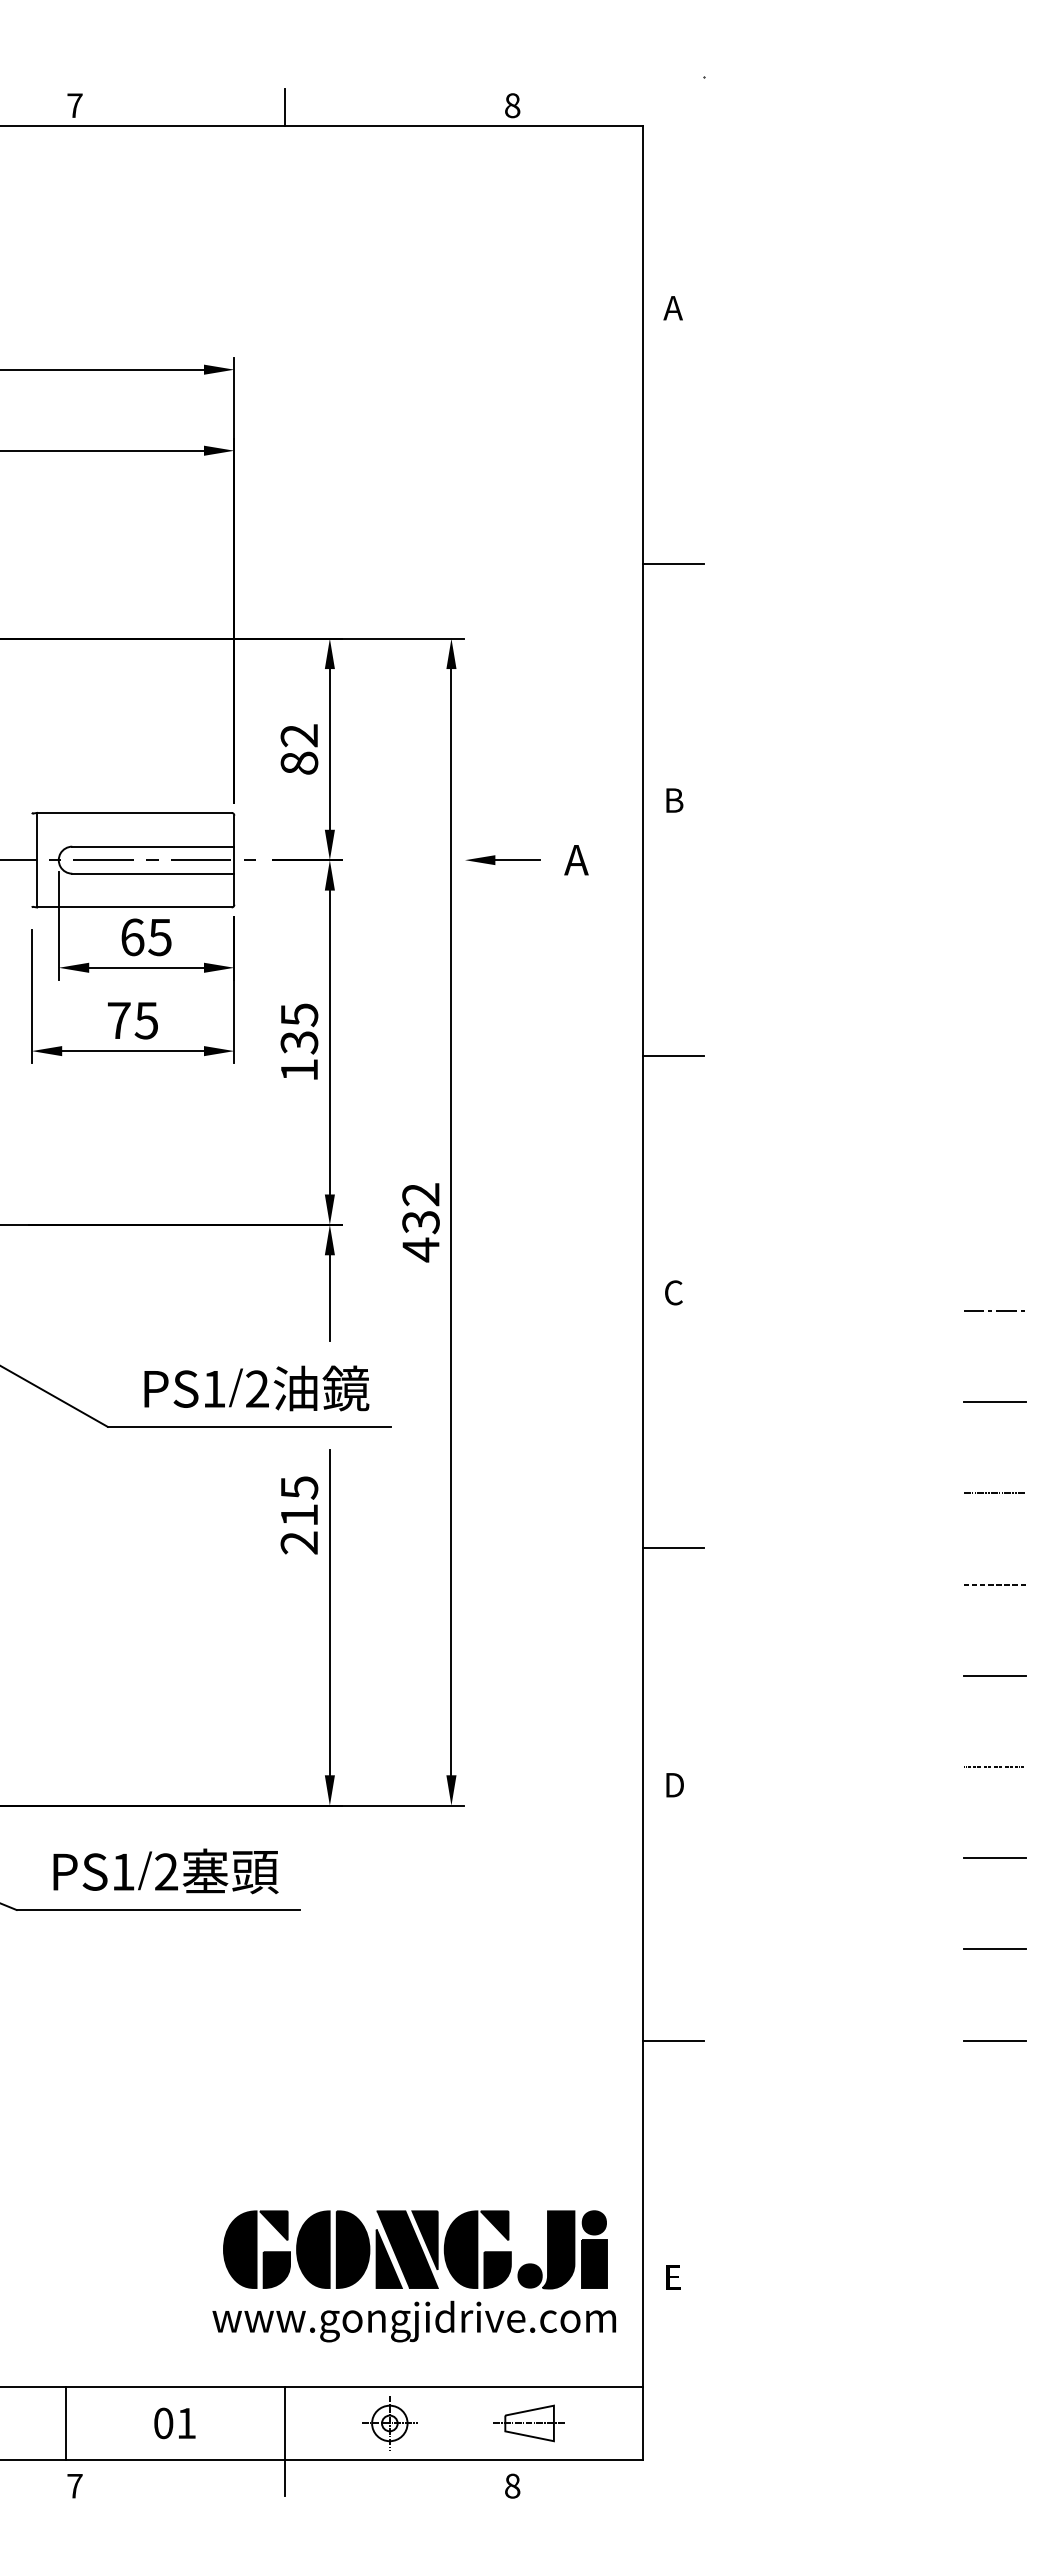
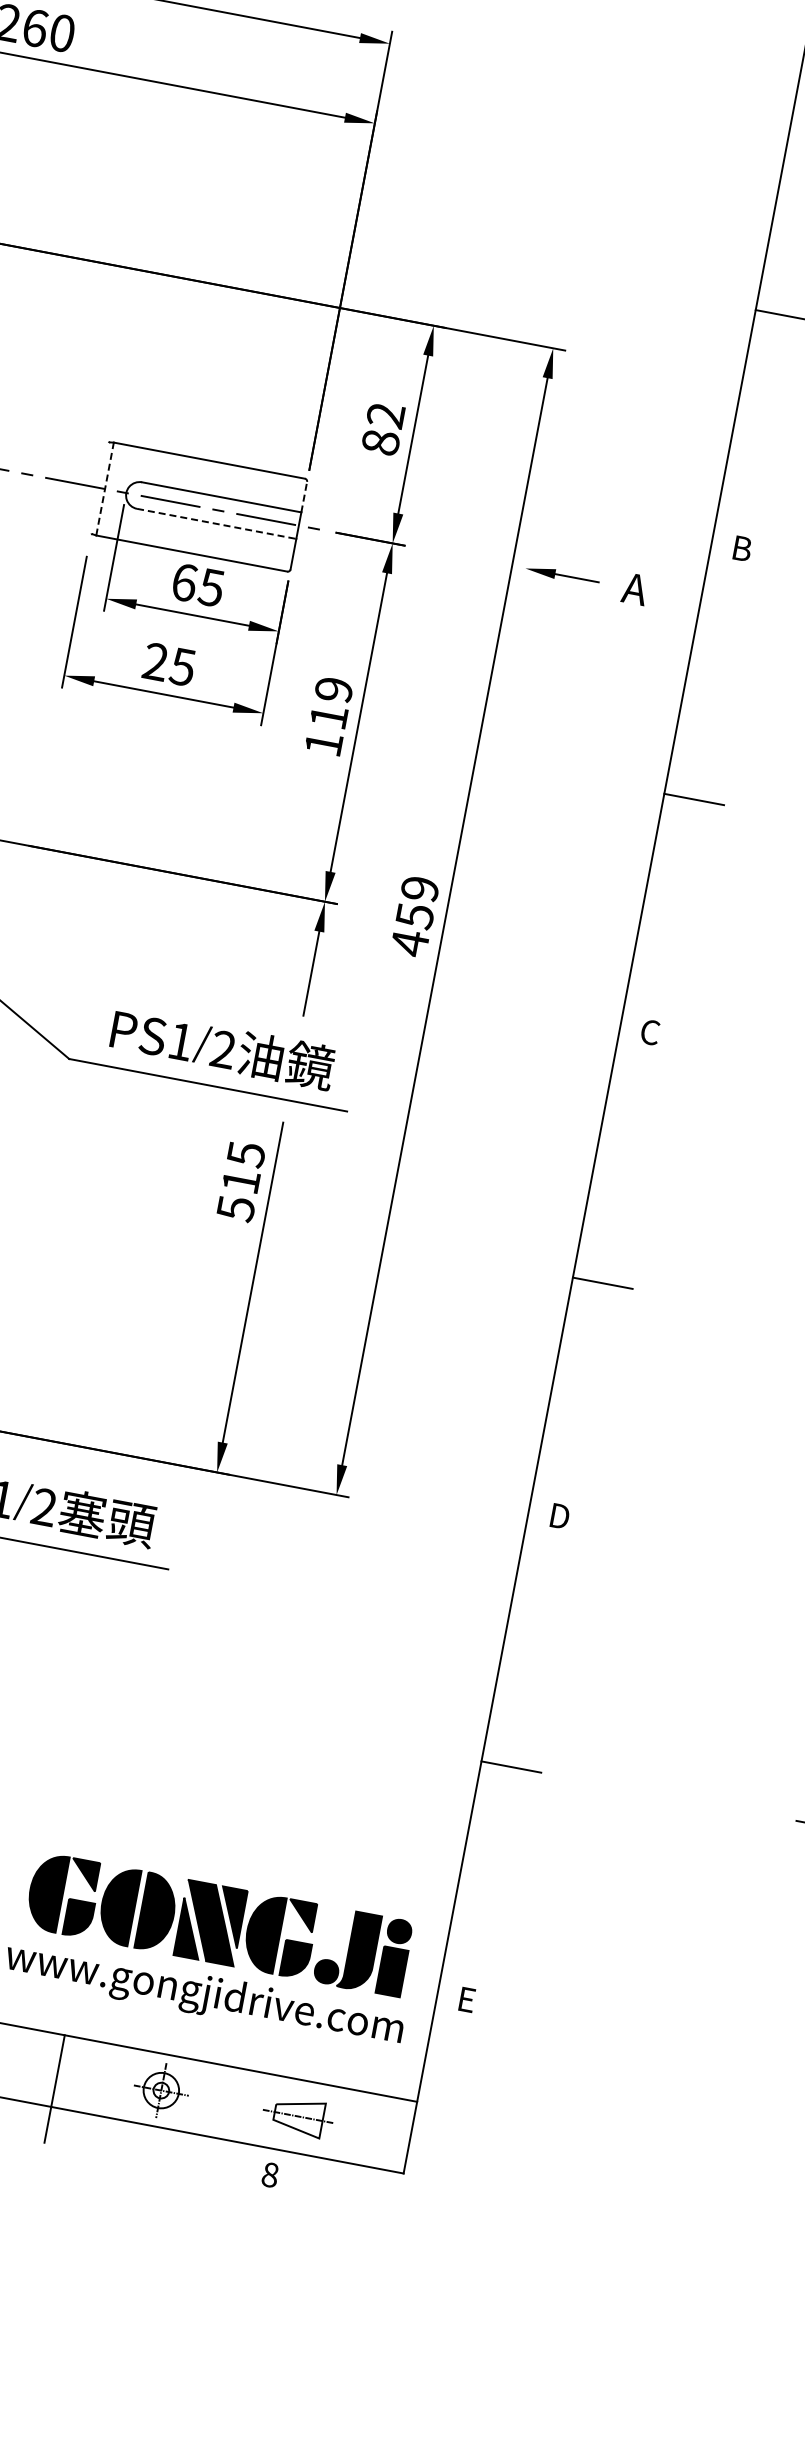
line: (234, 831) -> (304, 497), solid -> dashed
line: (37, 859) -> (105, 488), solid -> dashed
line: (153, 873) -> (216, 523), solid -> dashed
text: (118, 1019) -> (155, 660), 75 -> 25
text: (299, 1028) -> (331, 703), 135 -> 119
text: (420, 1208) -> (417, 902), 432 -> 459
text: (299, 1543) -> (235, 1209), 215 -> 515

